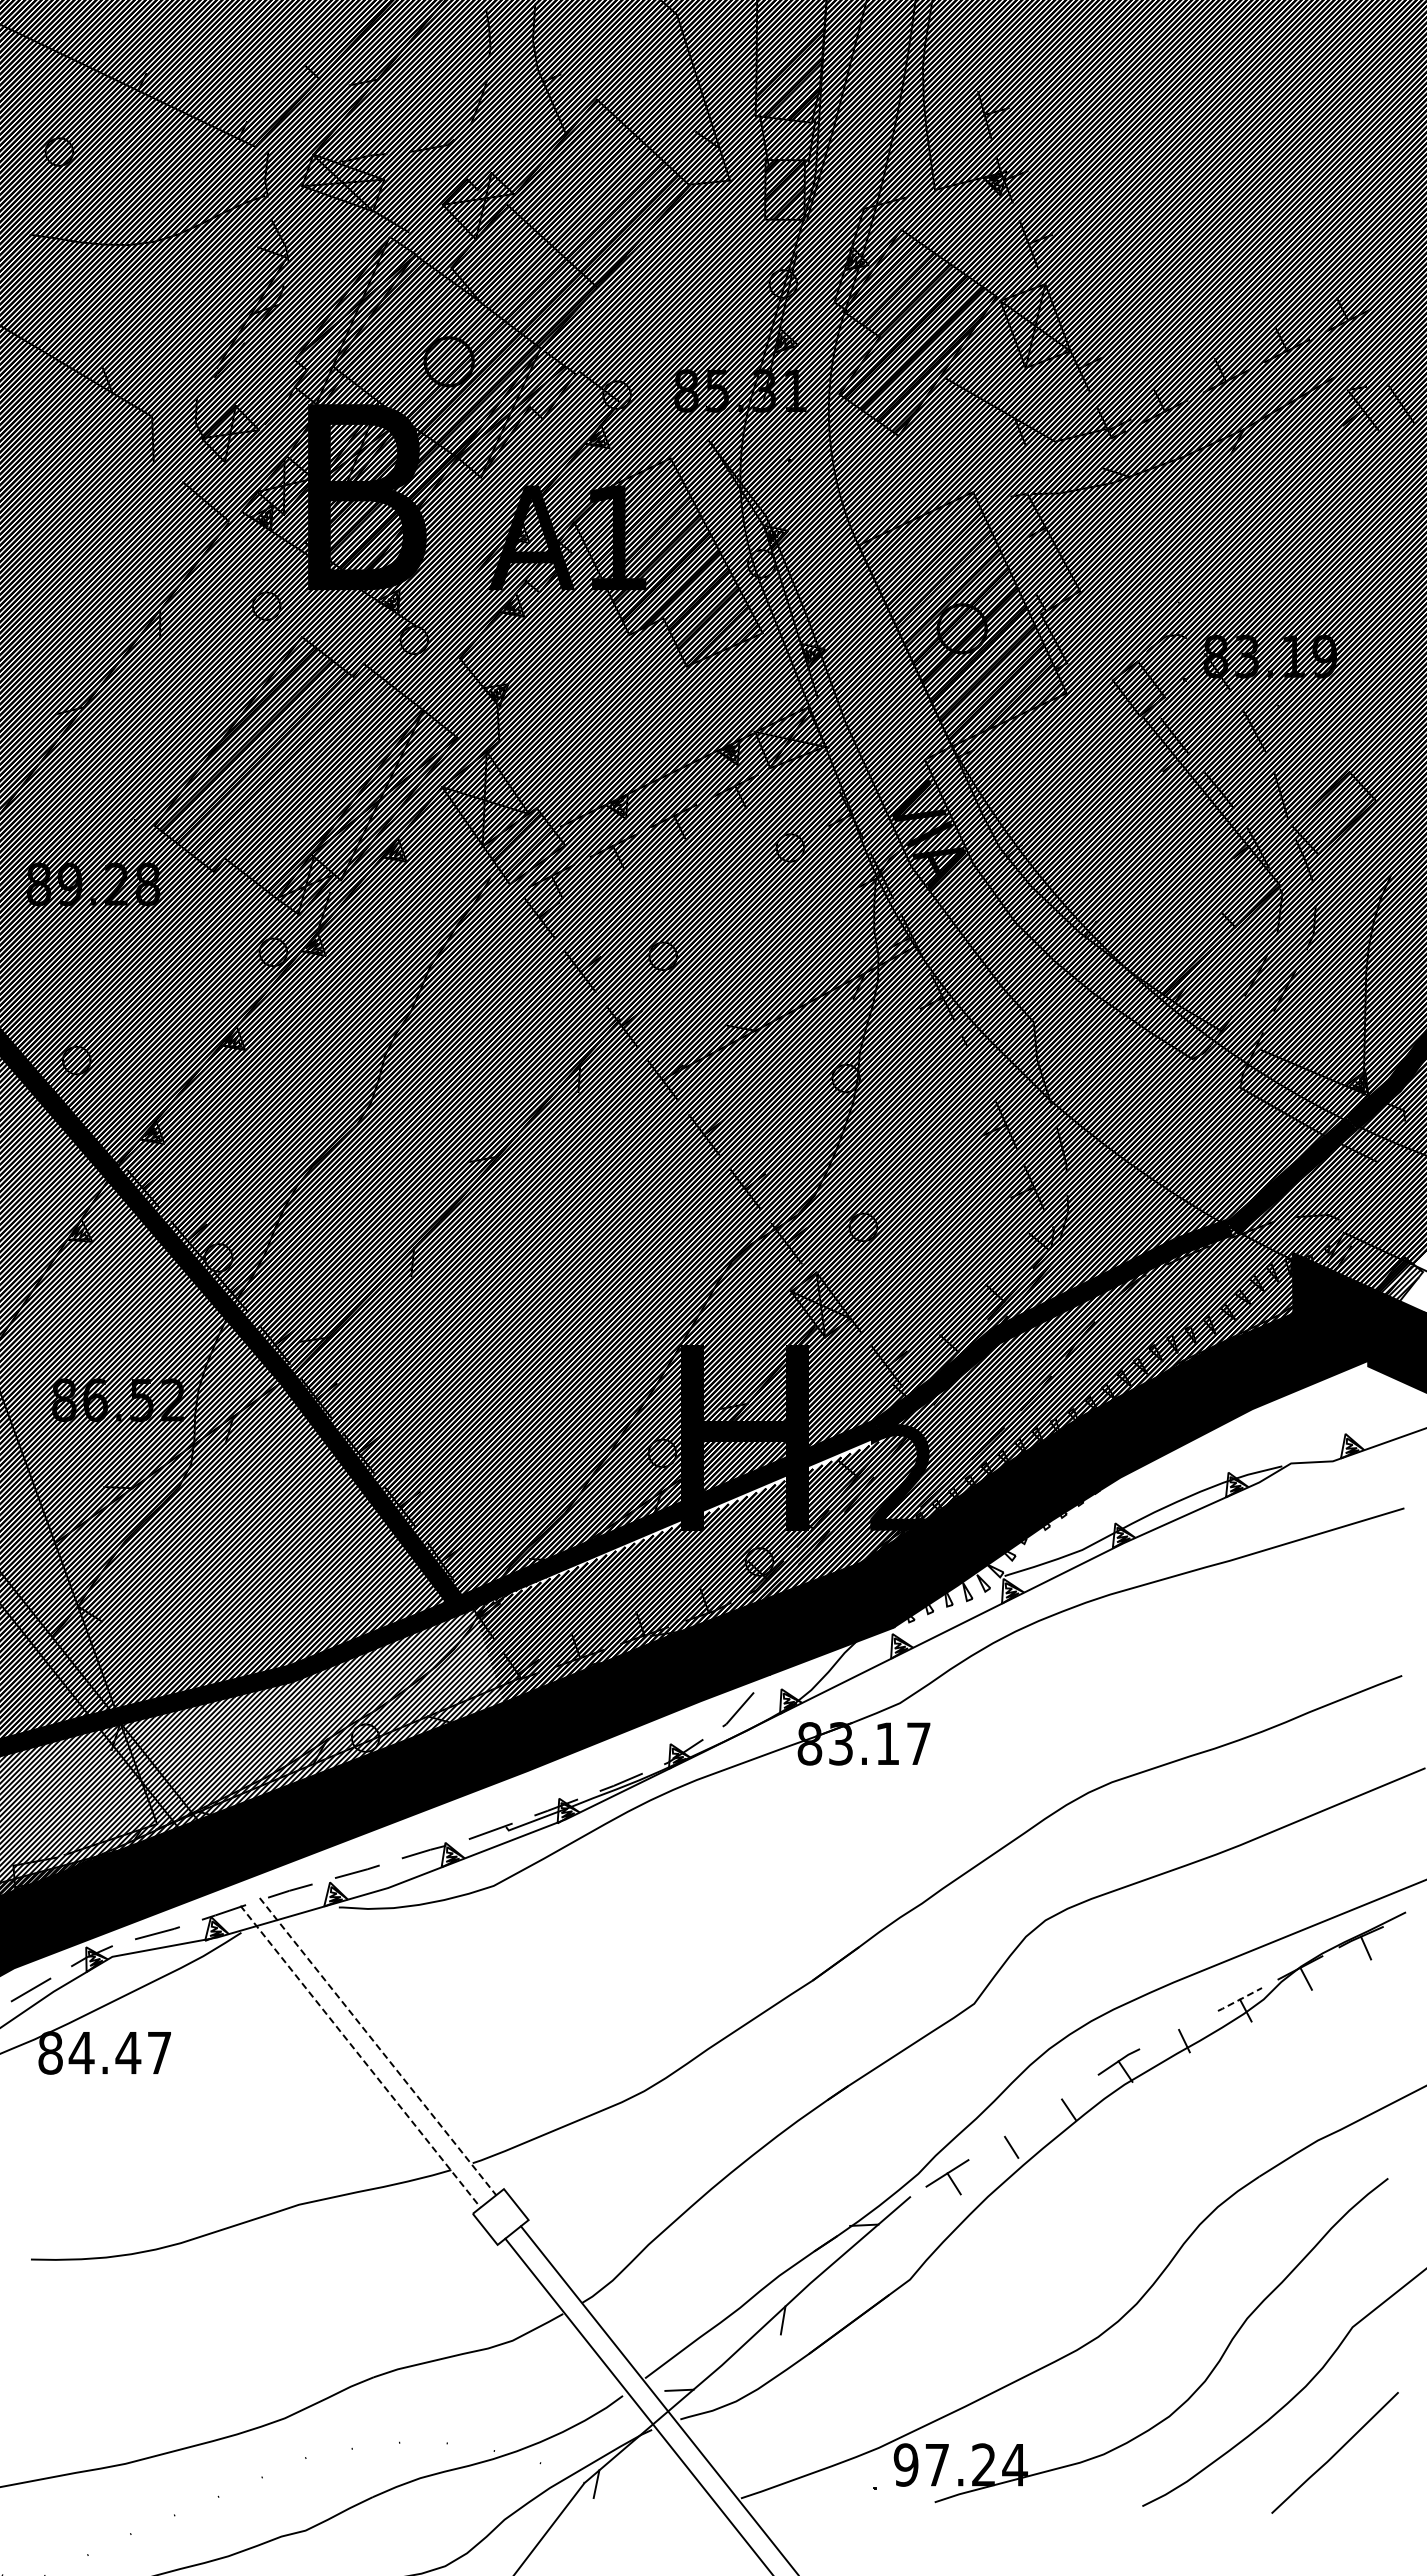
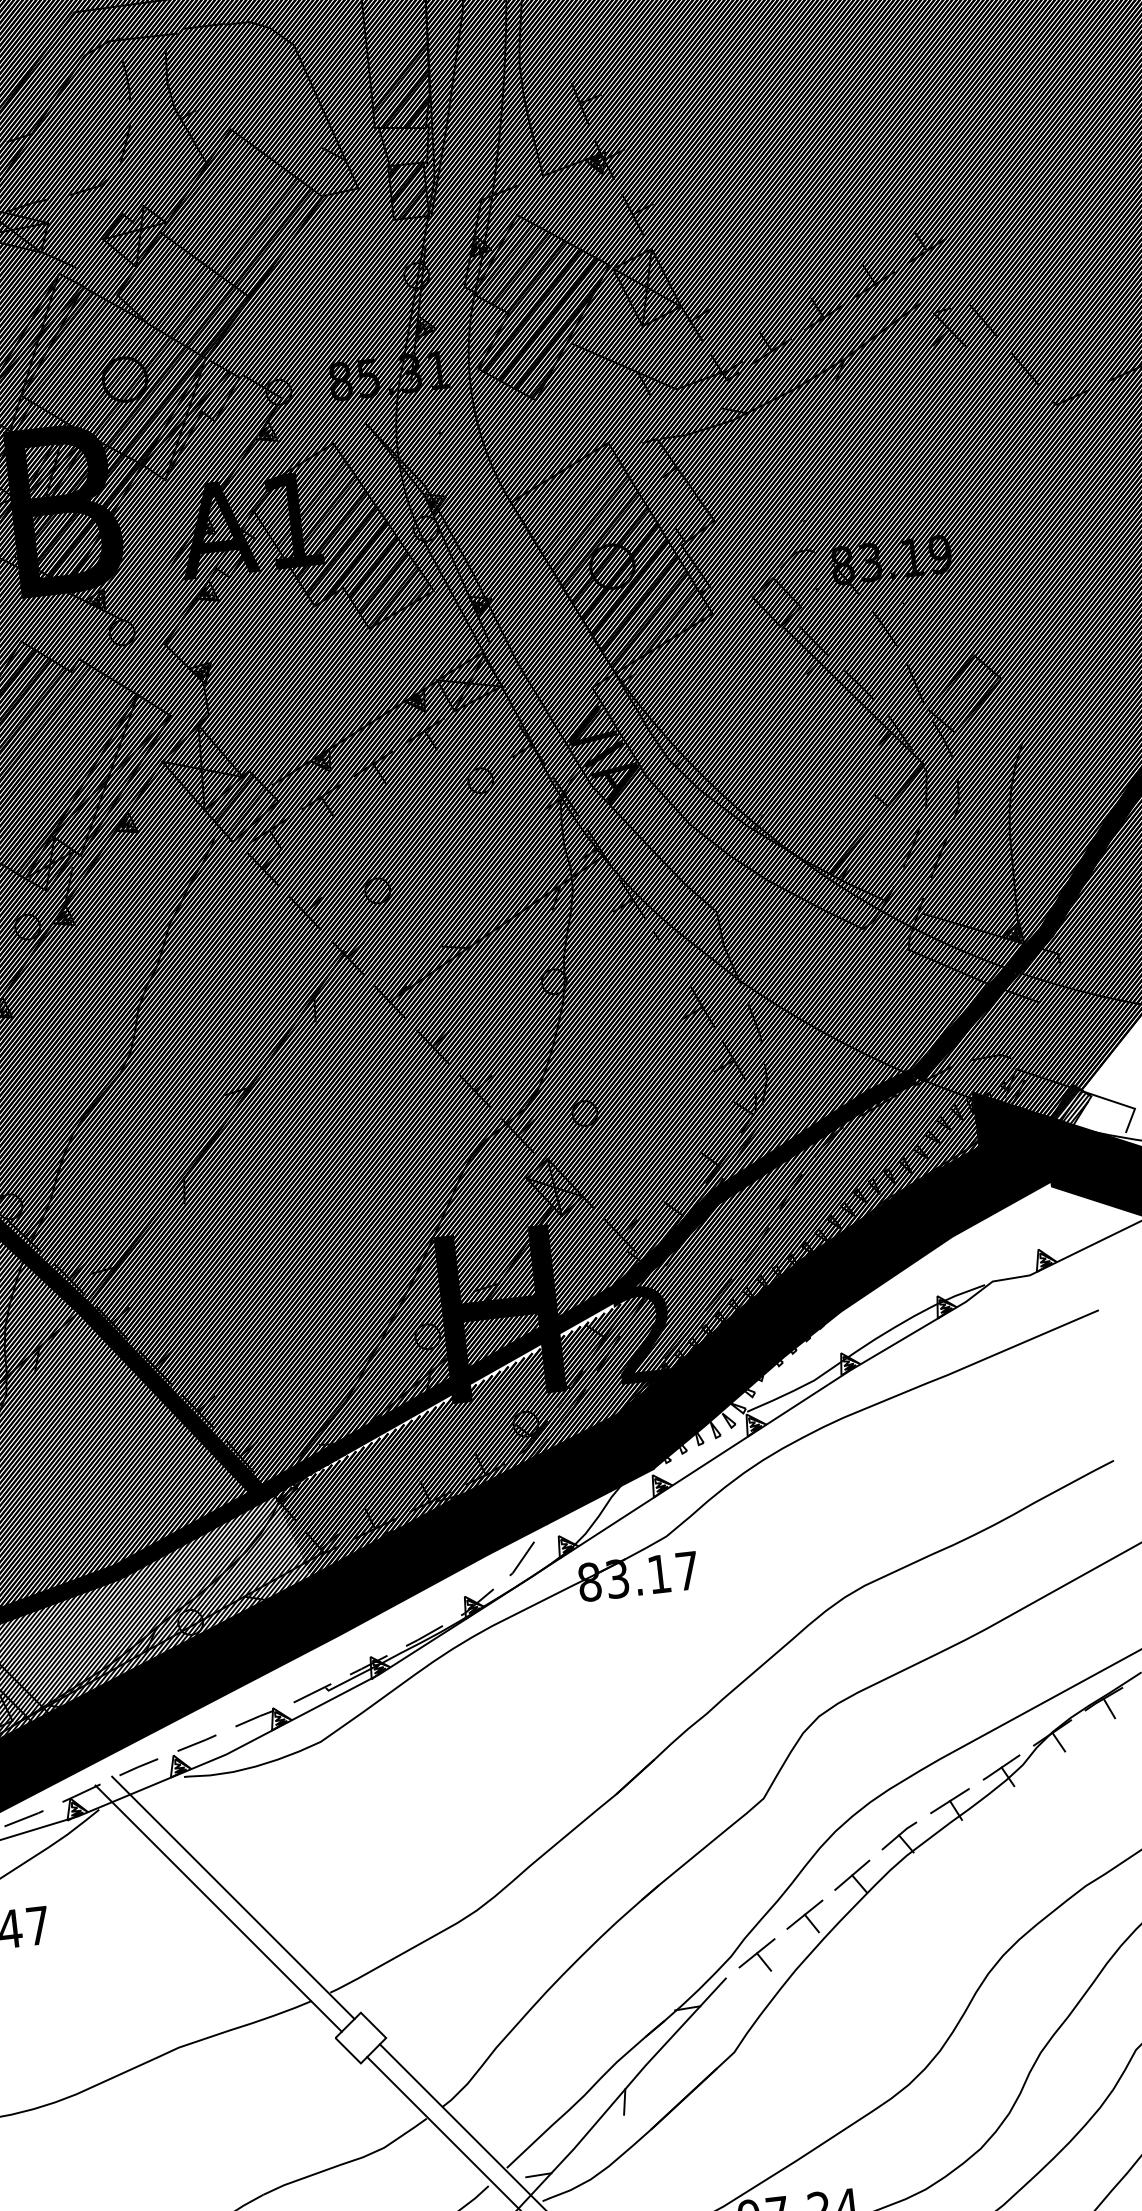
line: (1239, 2000) -> (1001, 1768), dashed -> solid
line: (1178, 2029) -> (949, 1800), added
line: (378, 2046) -> (233, 1897), dashed -> solid
line: (360, 2056) -> (218, 1908), dashed -> solid
line: (1061, 2099) -> (851, 1875), added
line: (1004, 2136) -> (804, 1914), added

